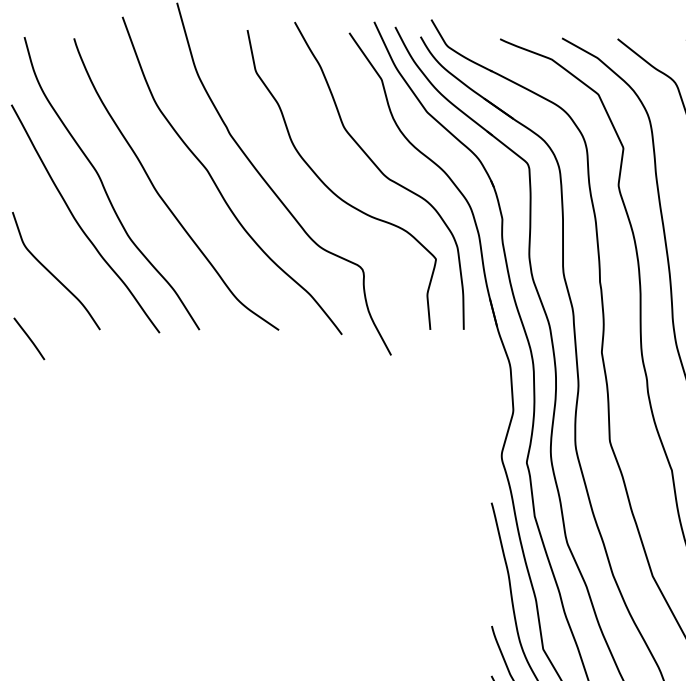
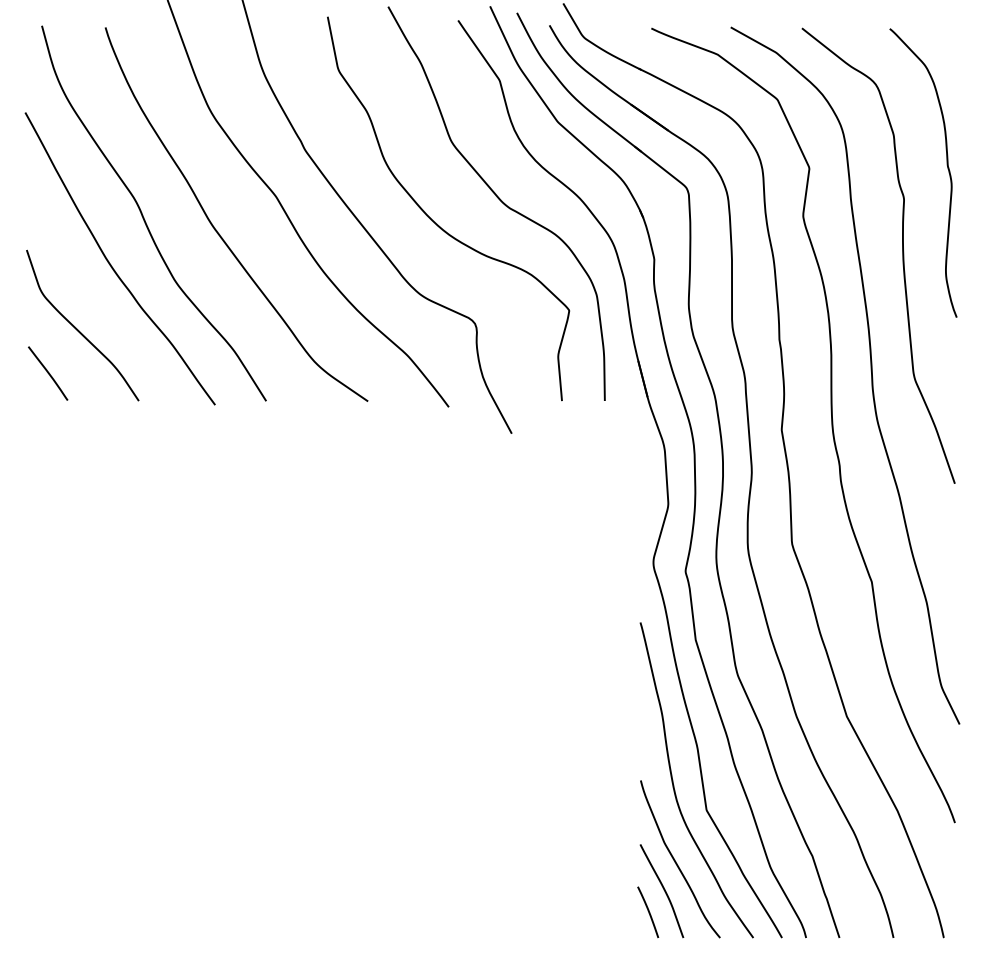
line: (29, 338) -> (48, 373), moved

